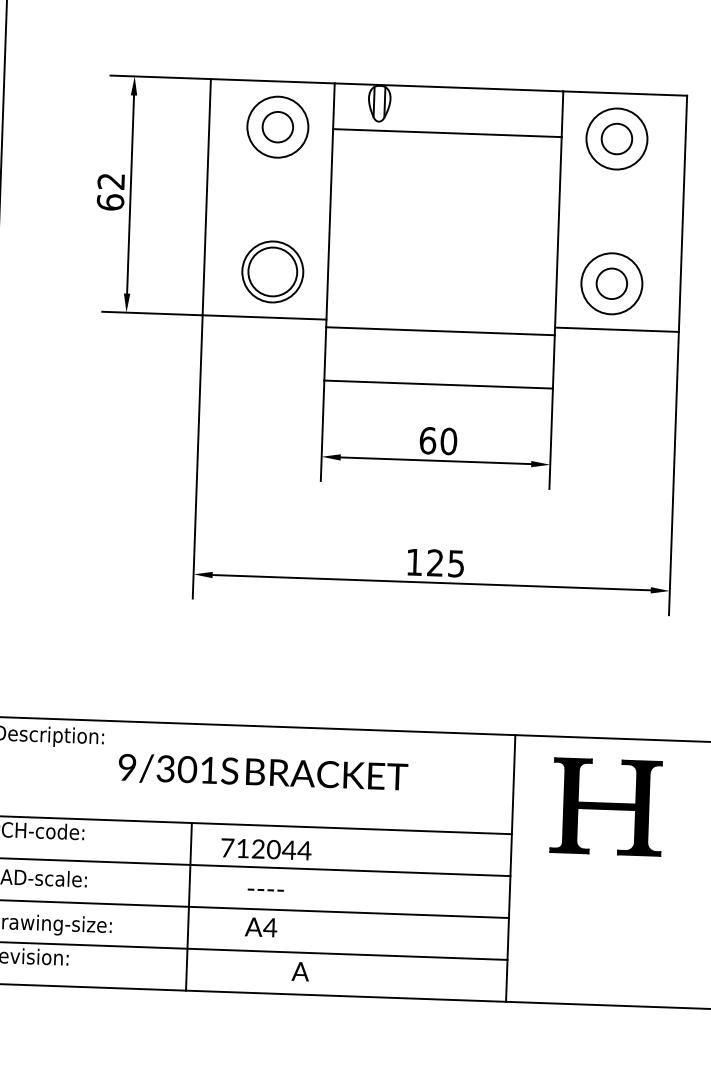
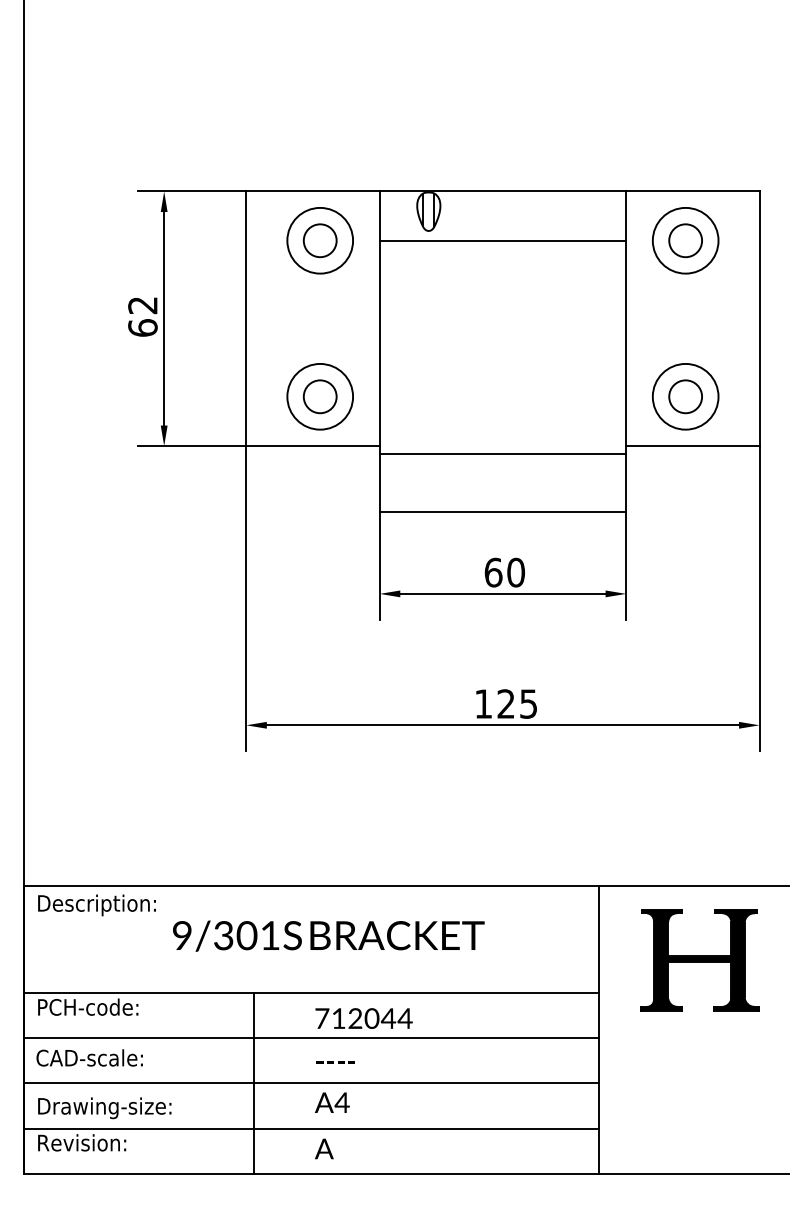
circle: (272, 271) -> (319, 396), size x0.62
text: (265, 849) -> (363, 1018), moved
text: (300, 971) -> (324, 1148), moved

